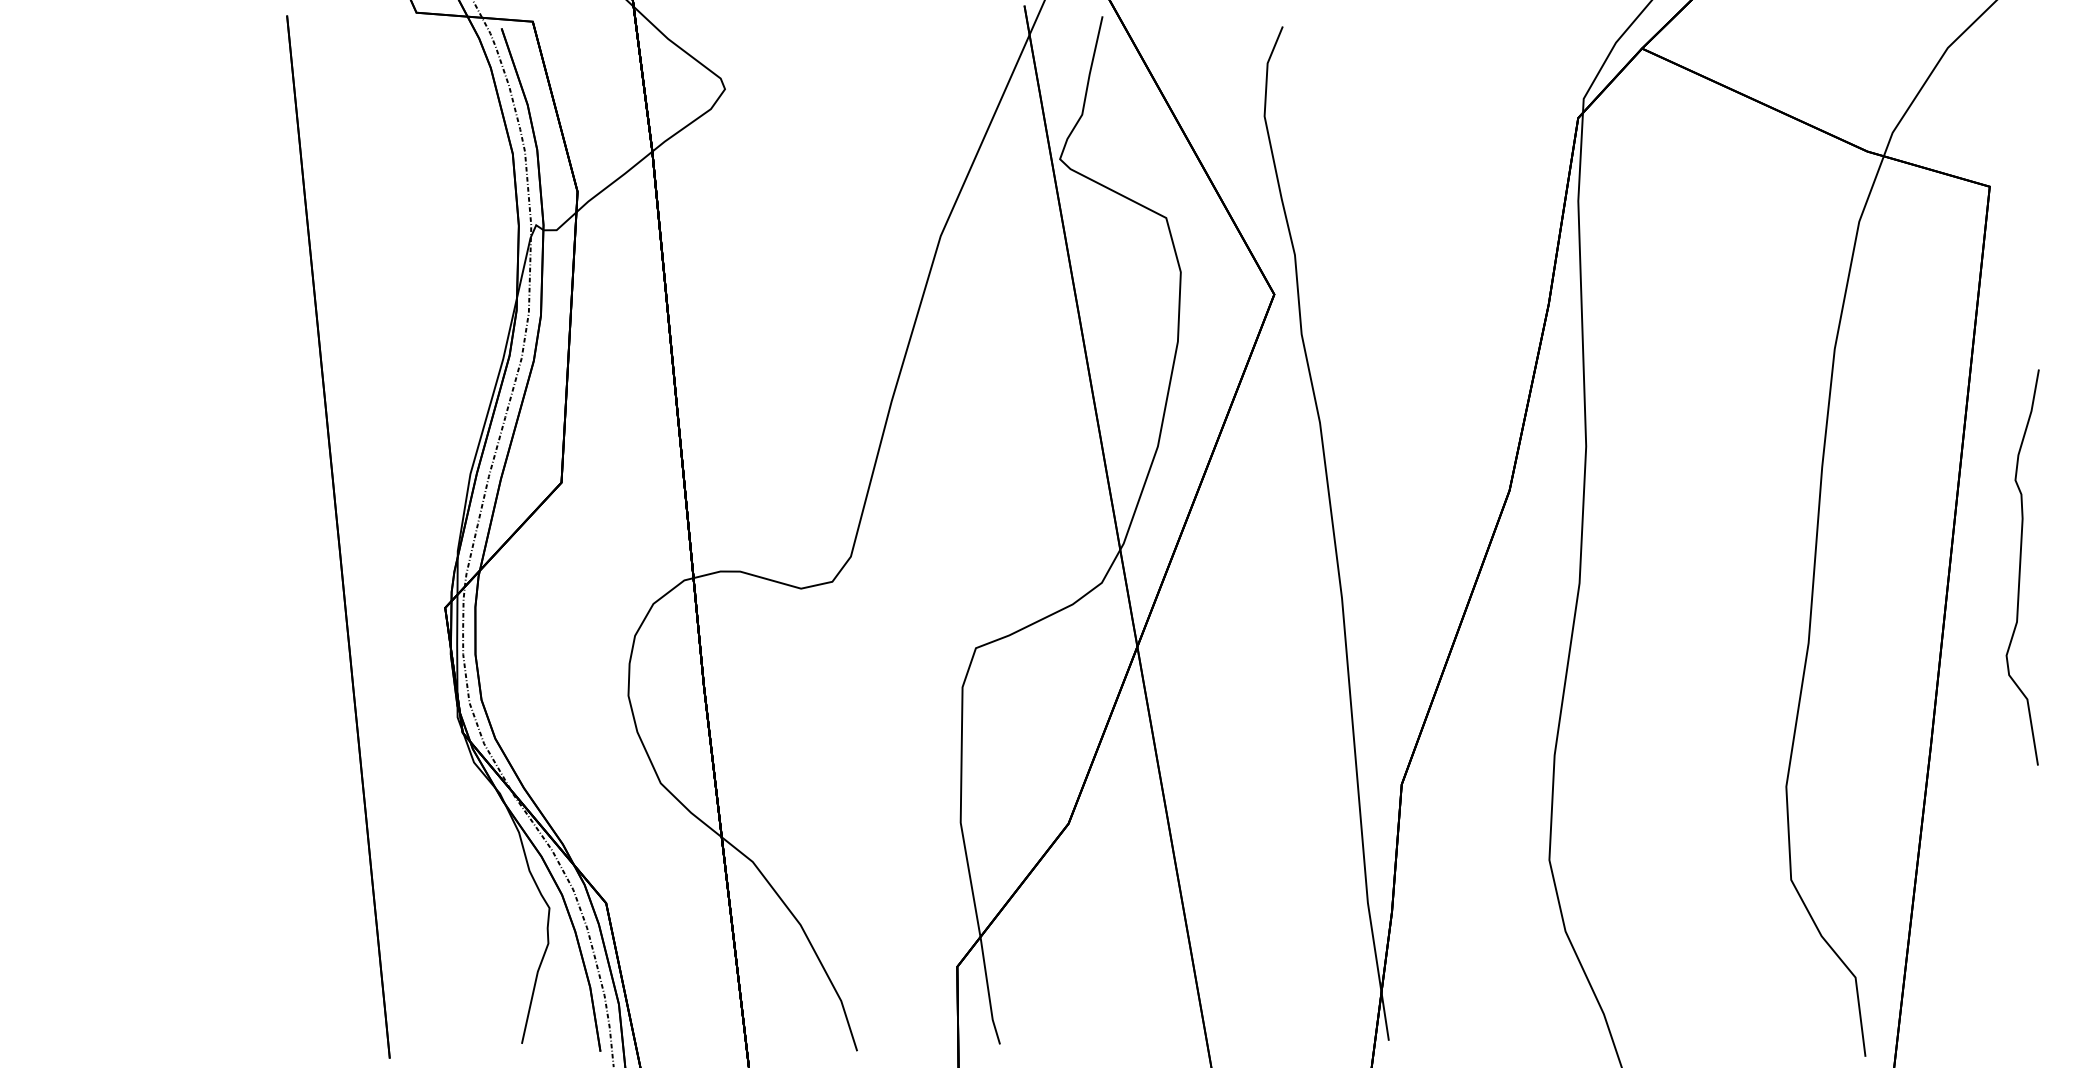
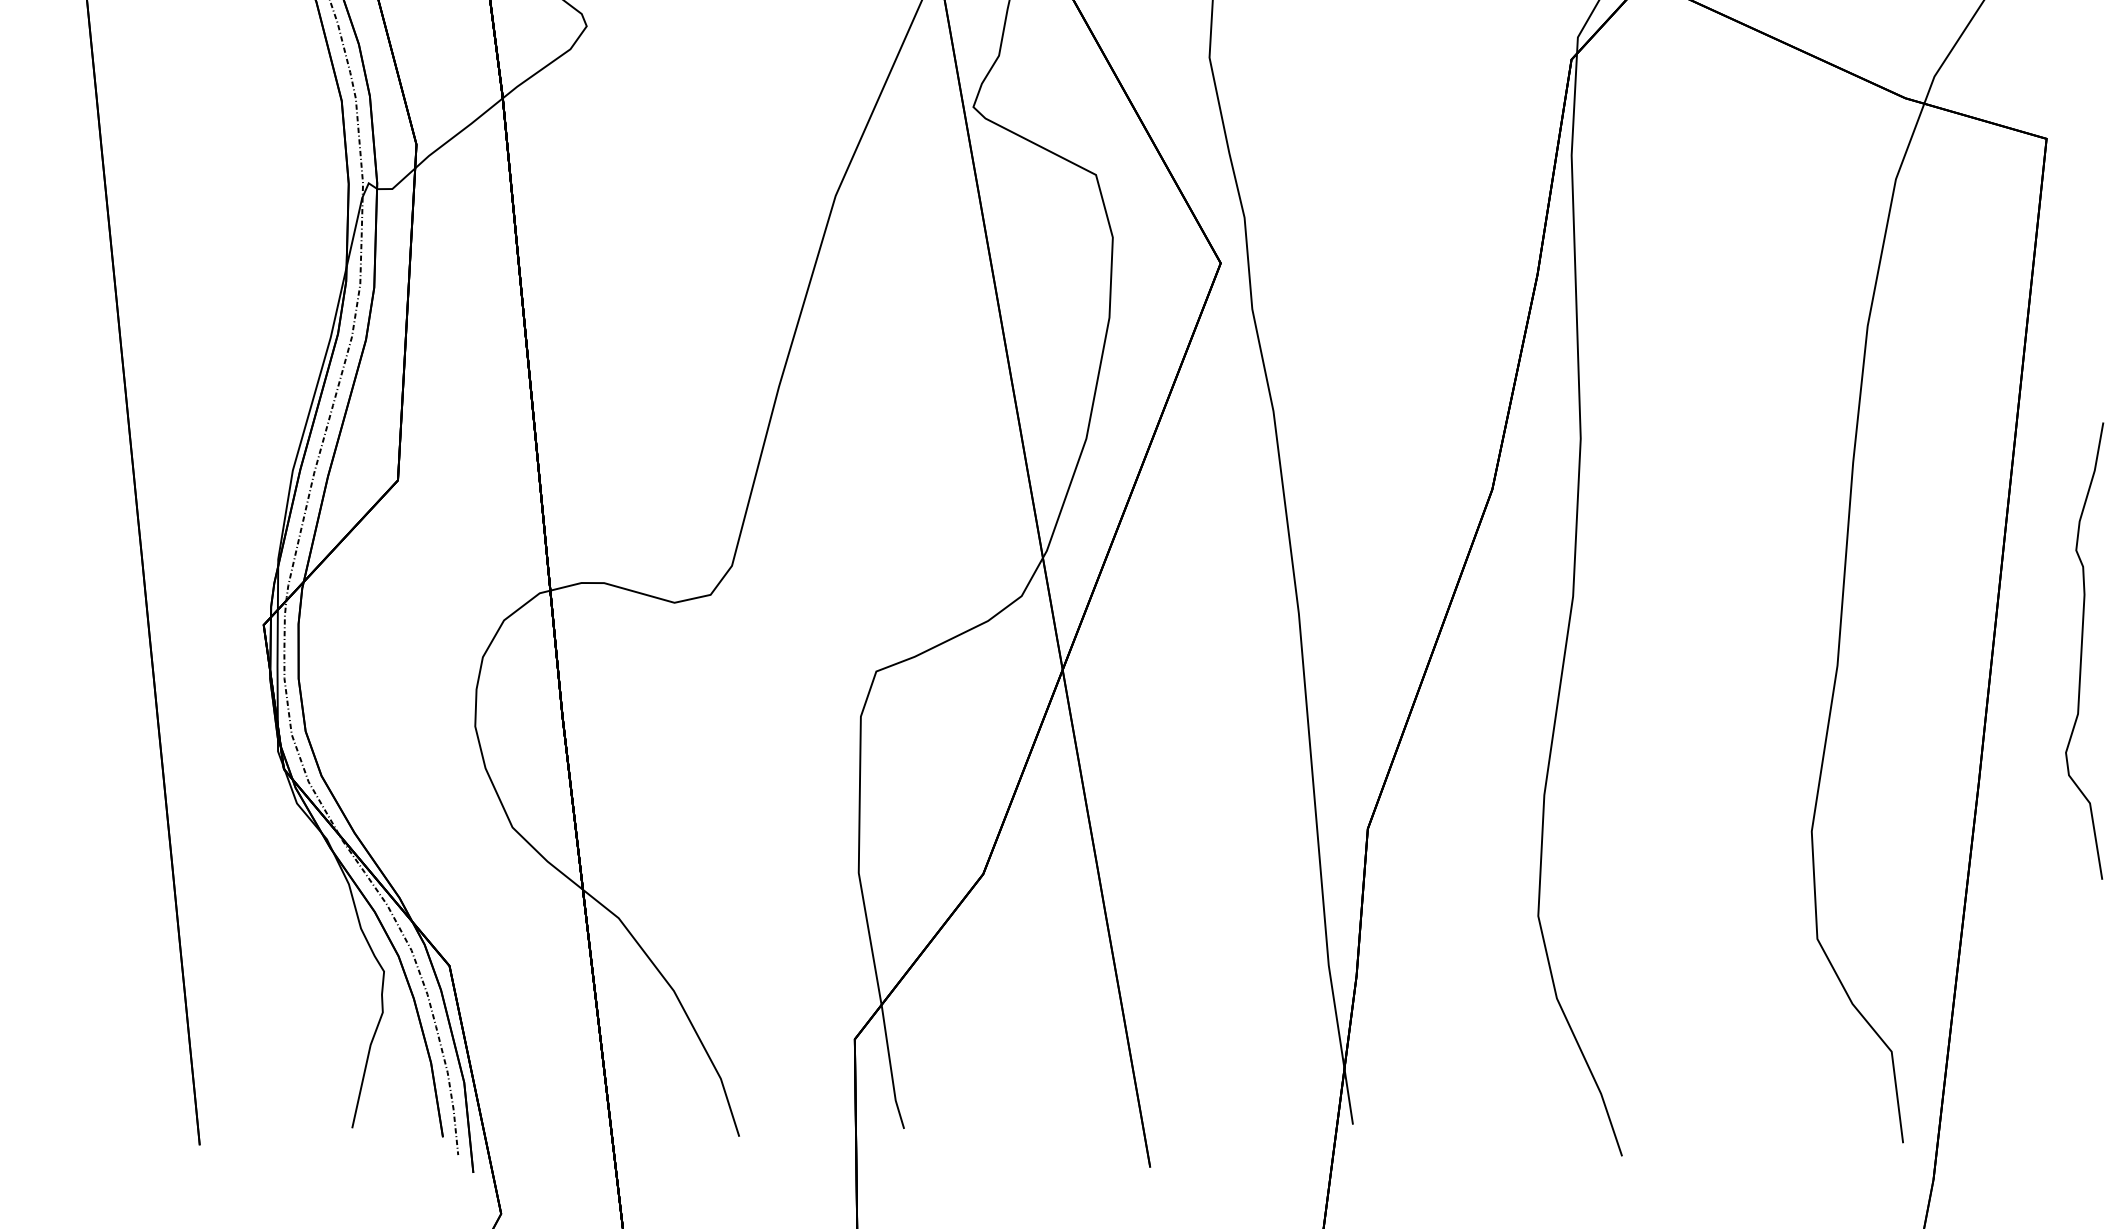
part: (2022, 567) -> (2084, 651), moved

